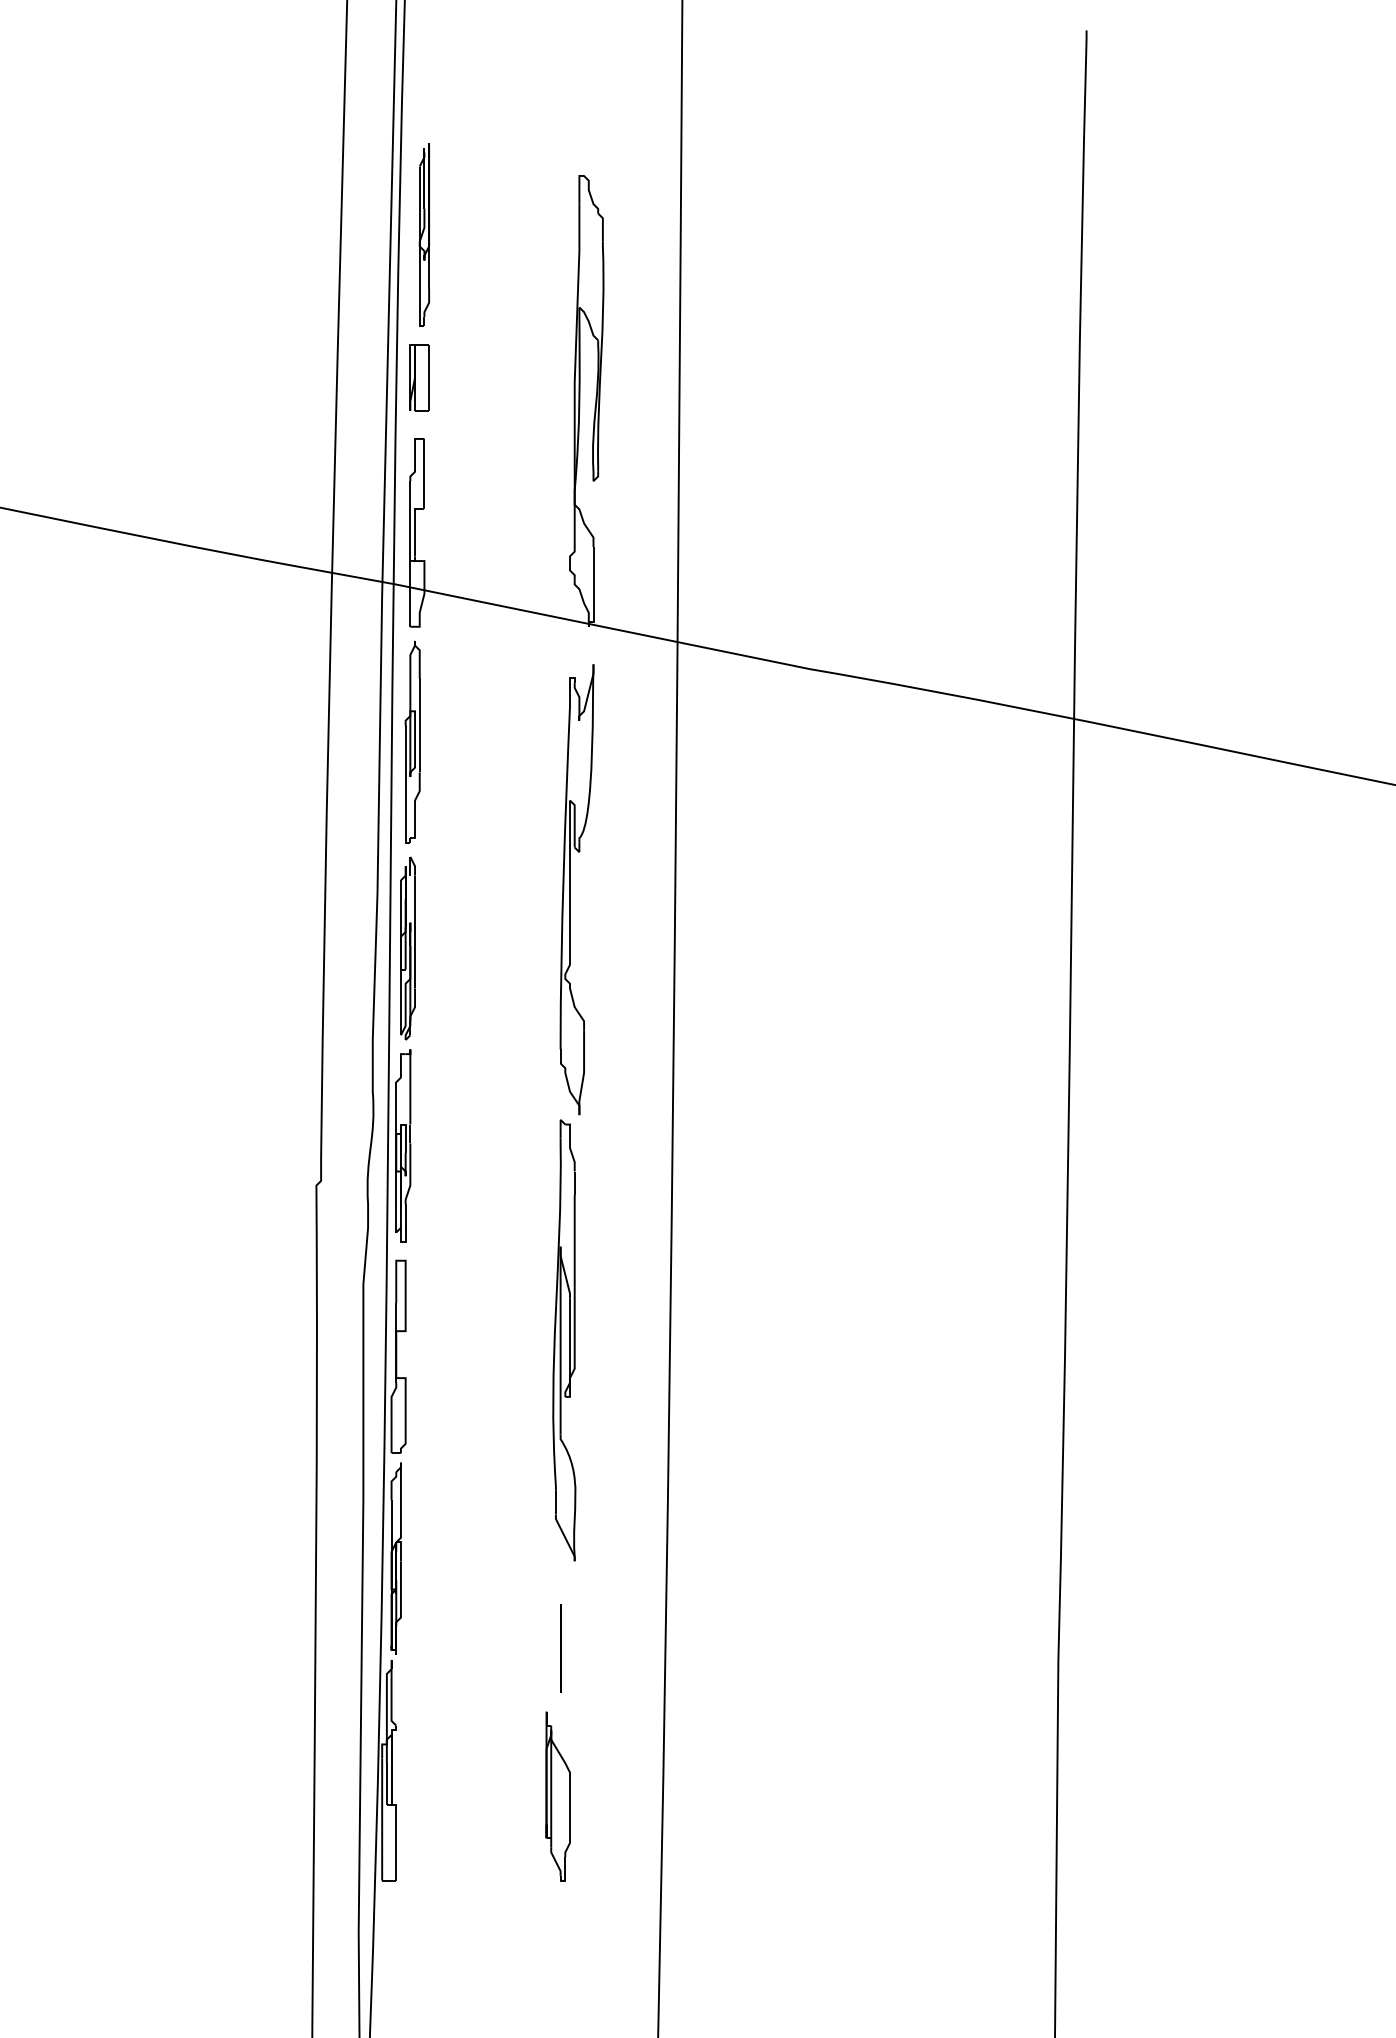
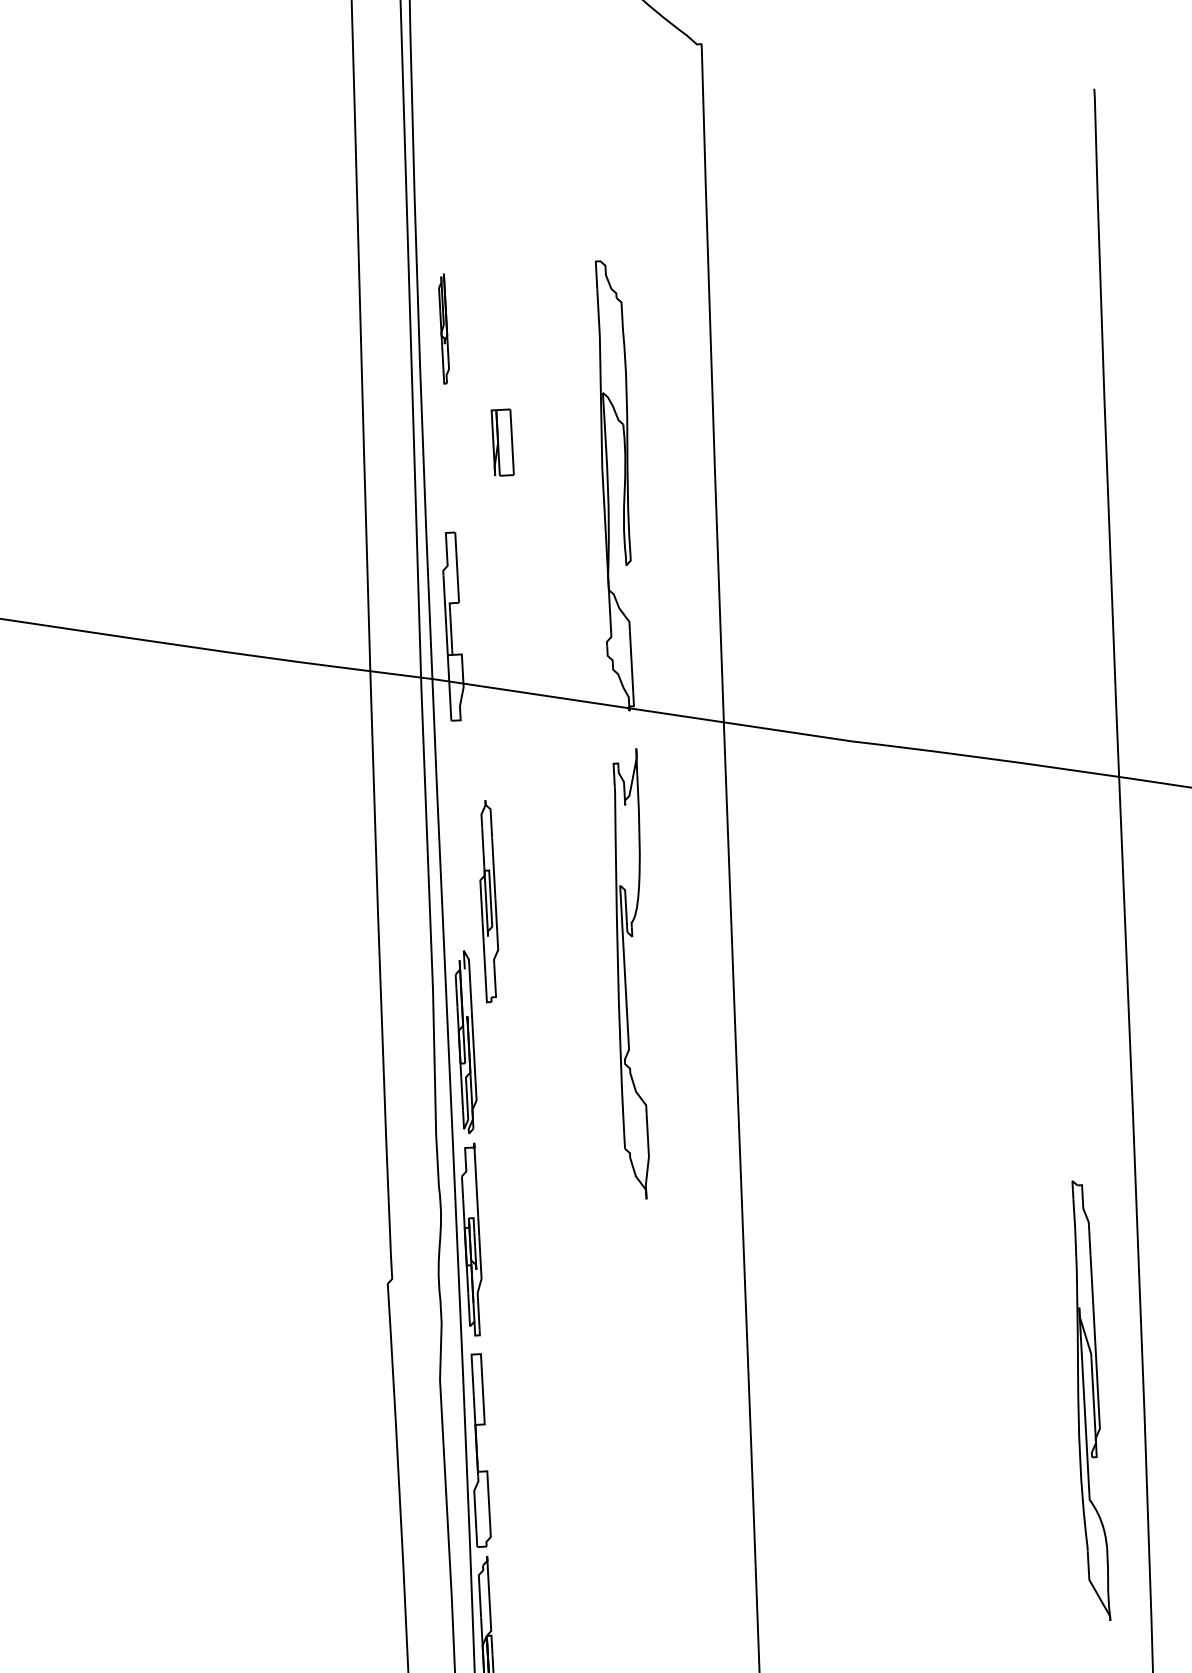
part: (423, 234) -> (443, 328), size x0.6
part: (419, 377) -> (502, 442), moved
part: (412, 741) -> (488, 900), moved
part: (564, 1340) -> (1088, 1401), moved

